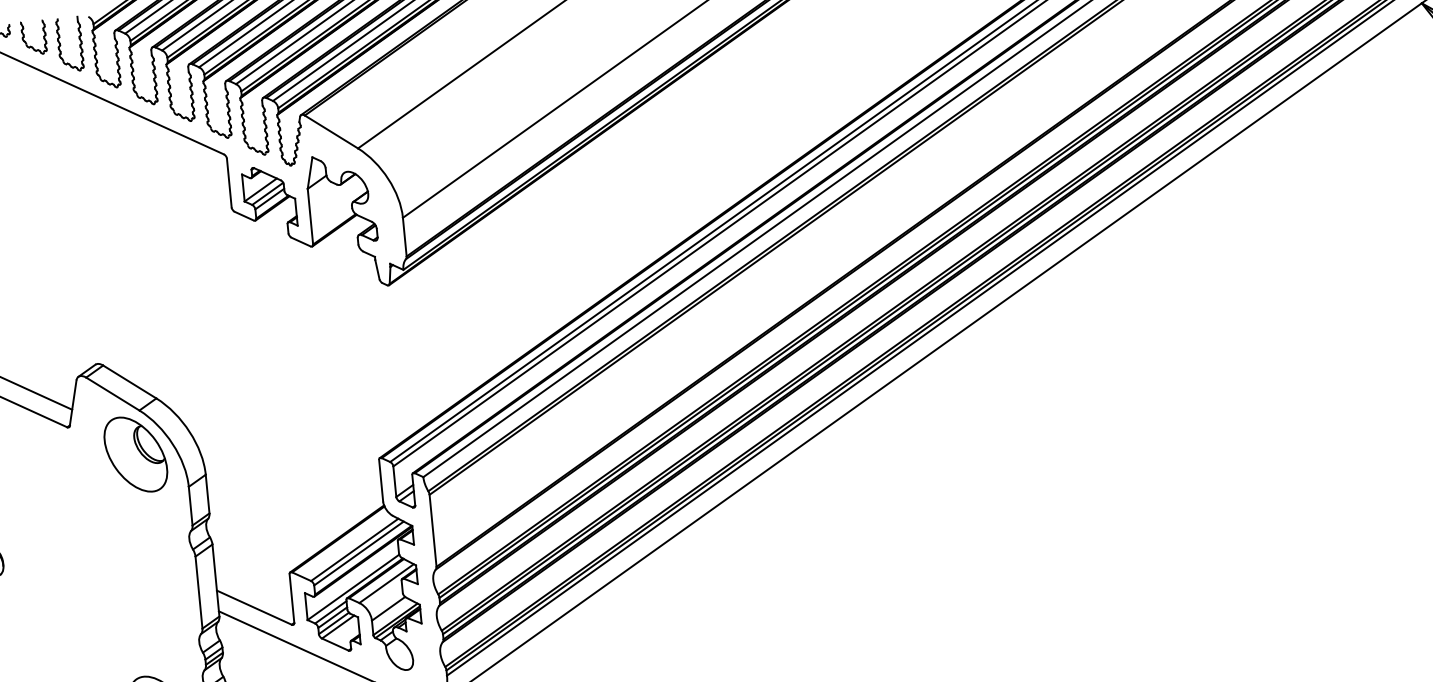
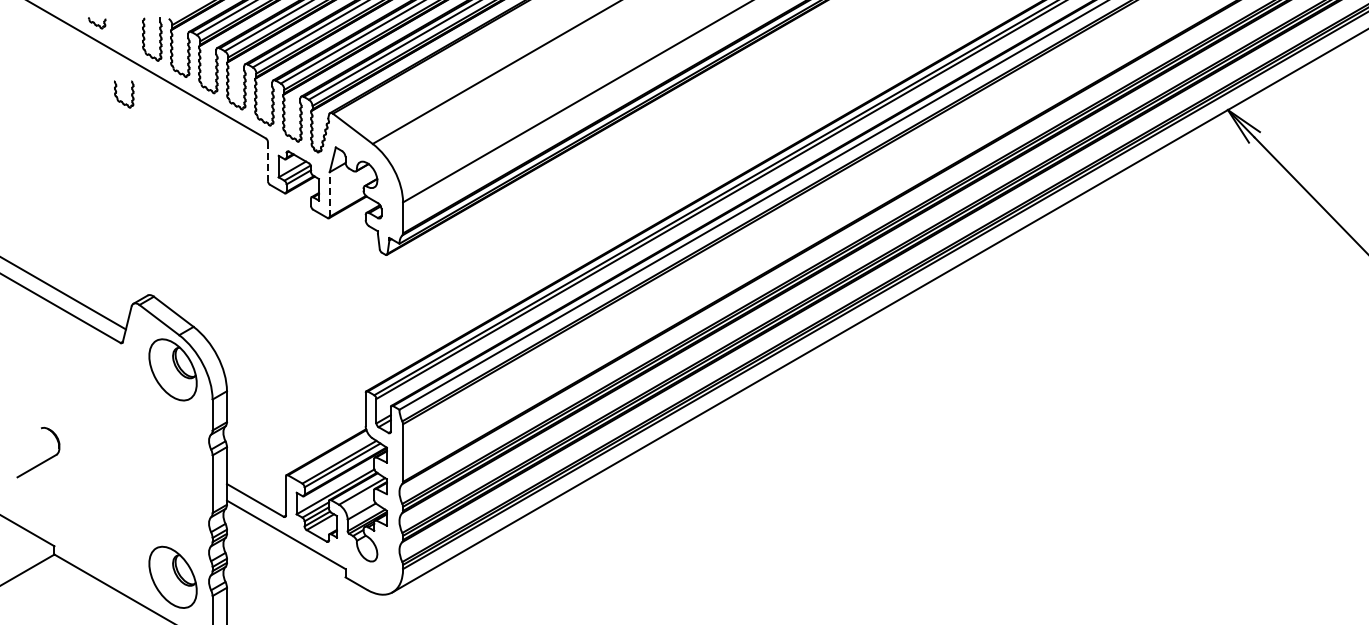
part: (27, 42) -> (118, 97), moved
line: (228, 183) -> (267, 161), solid -> dashed
line: (310, 216) -> (329, 194), solid -> dashed

